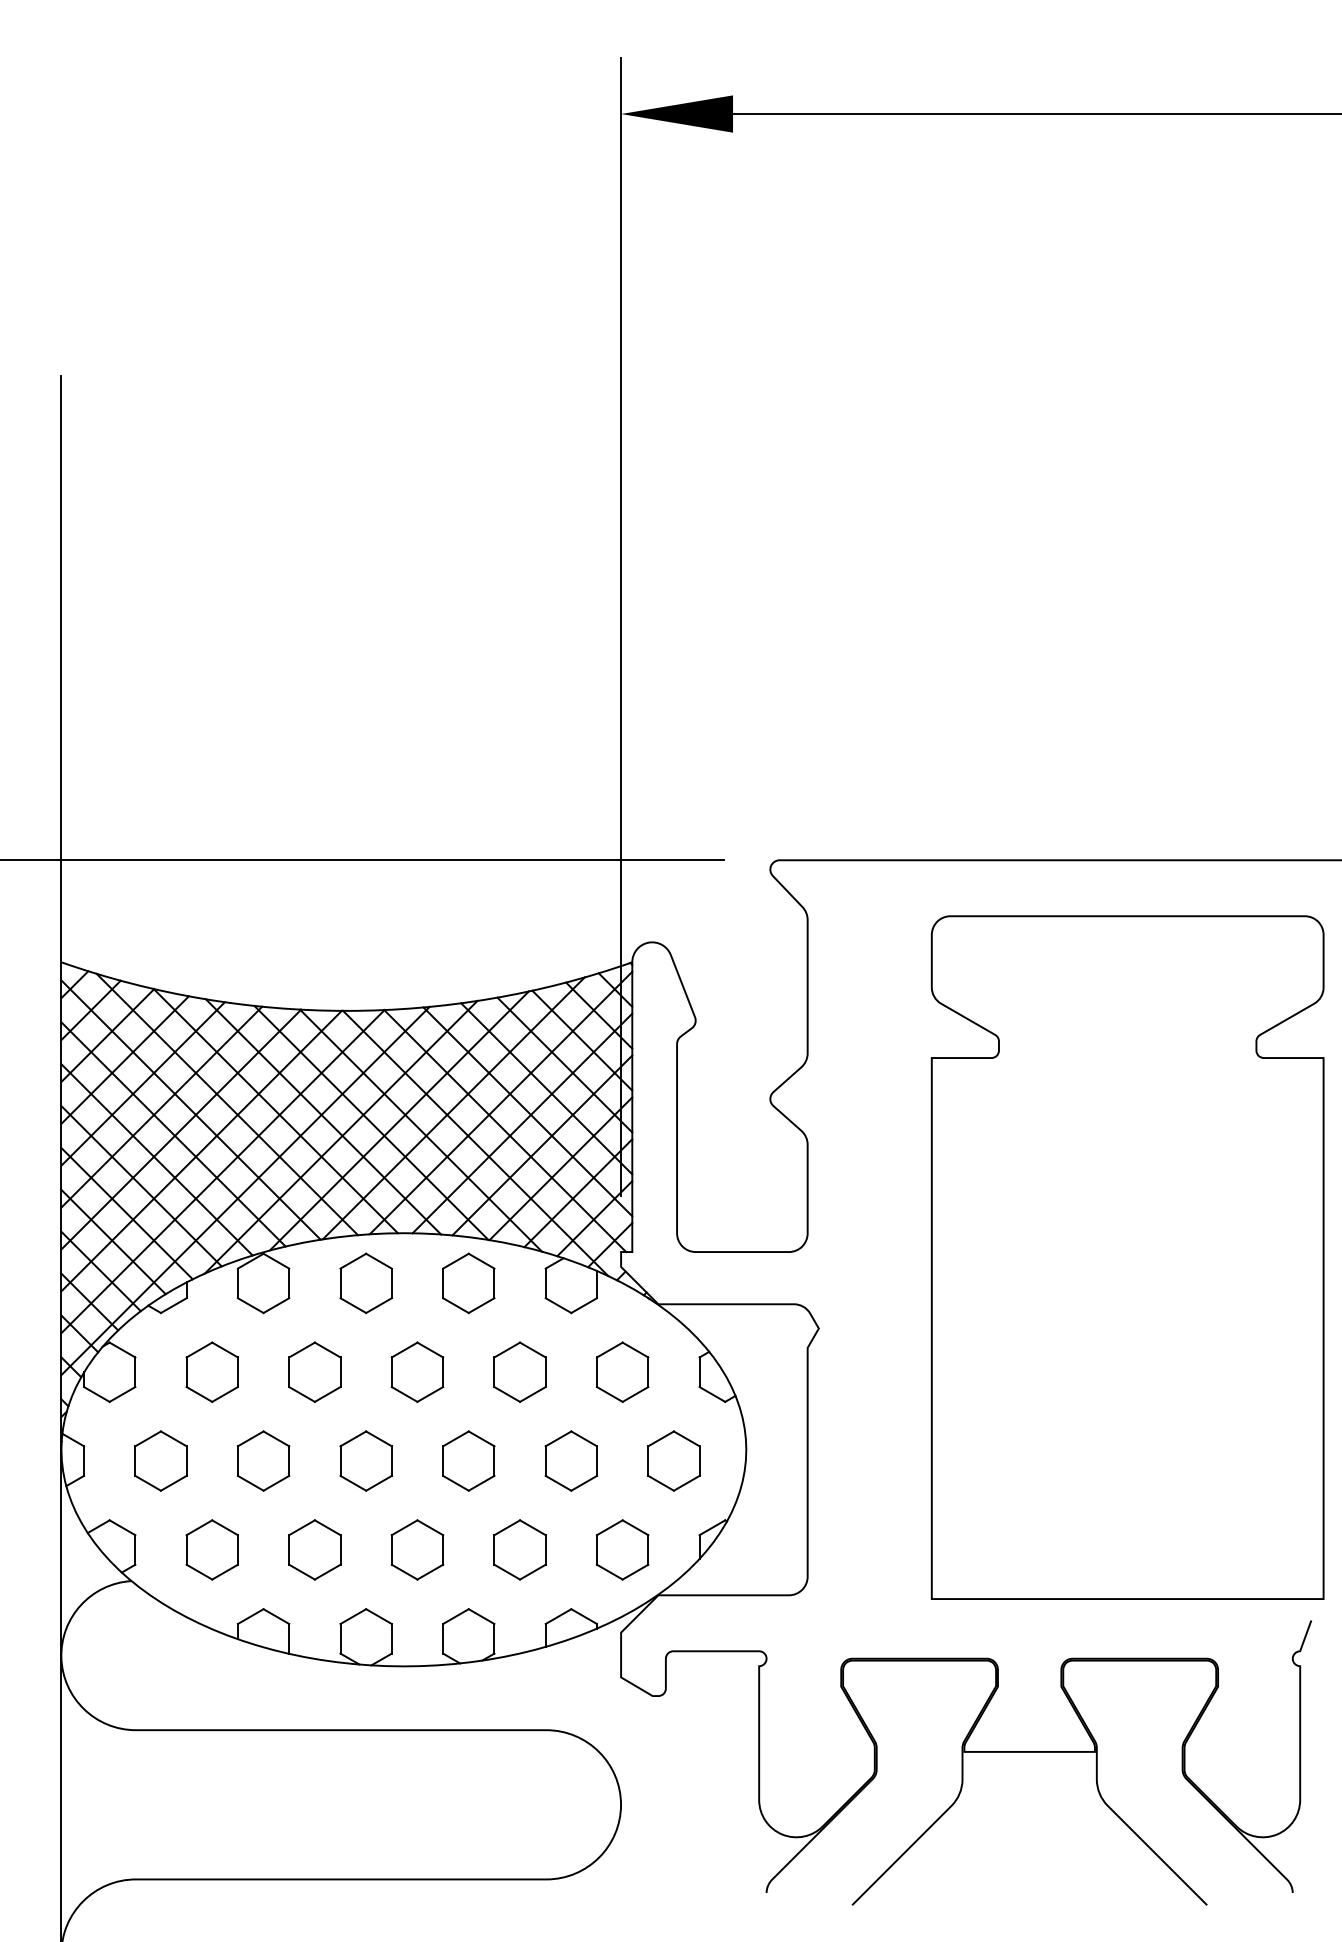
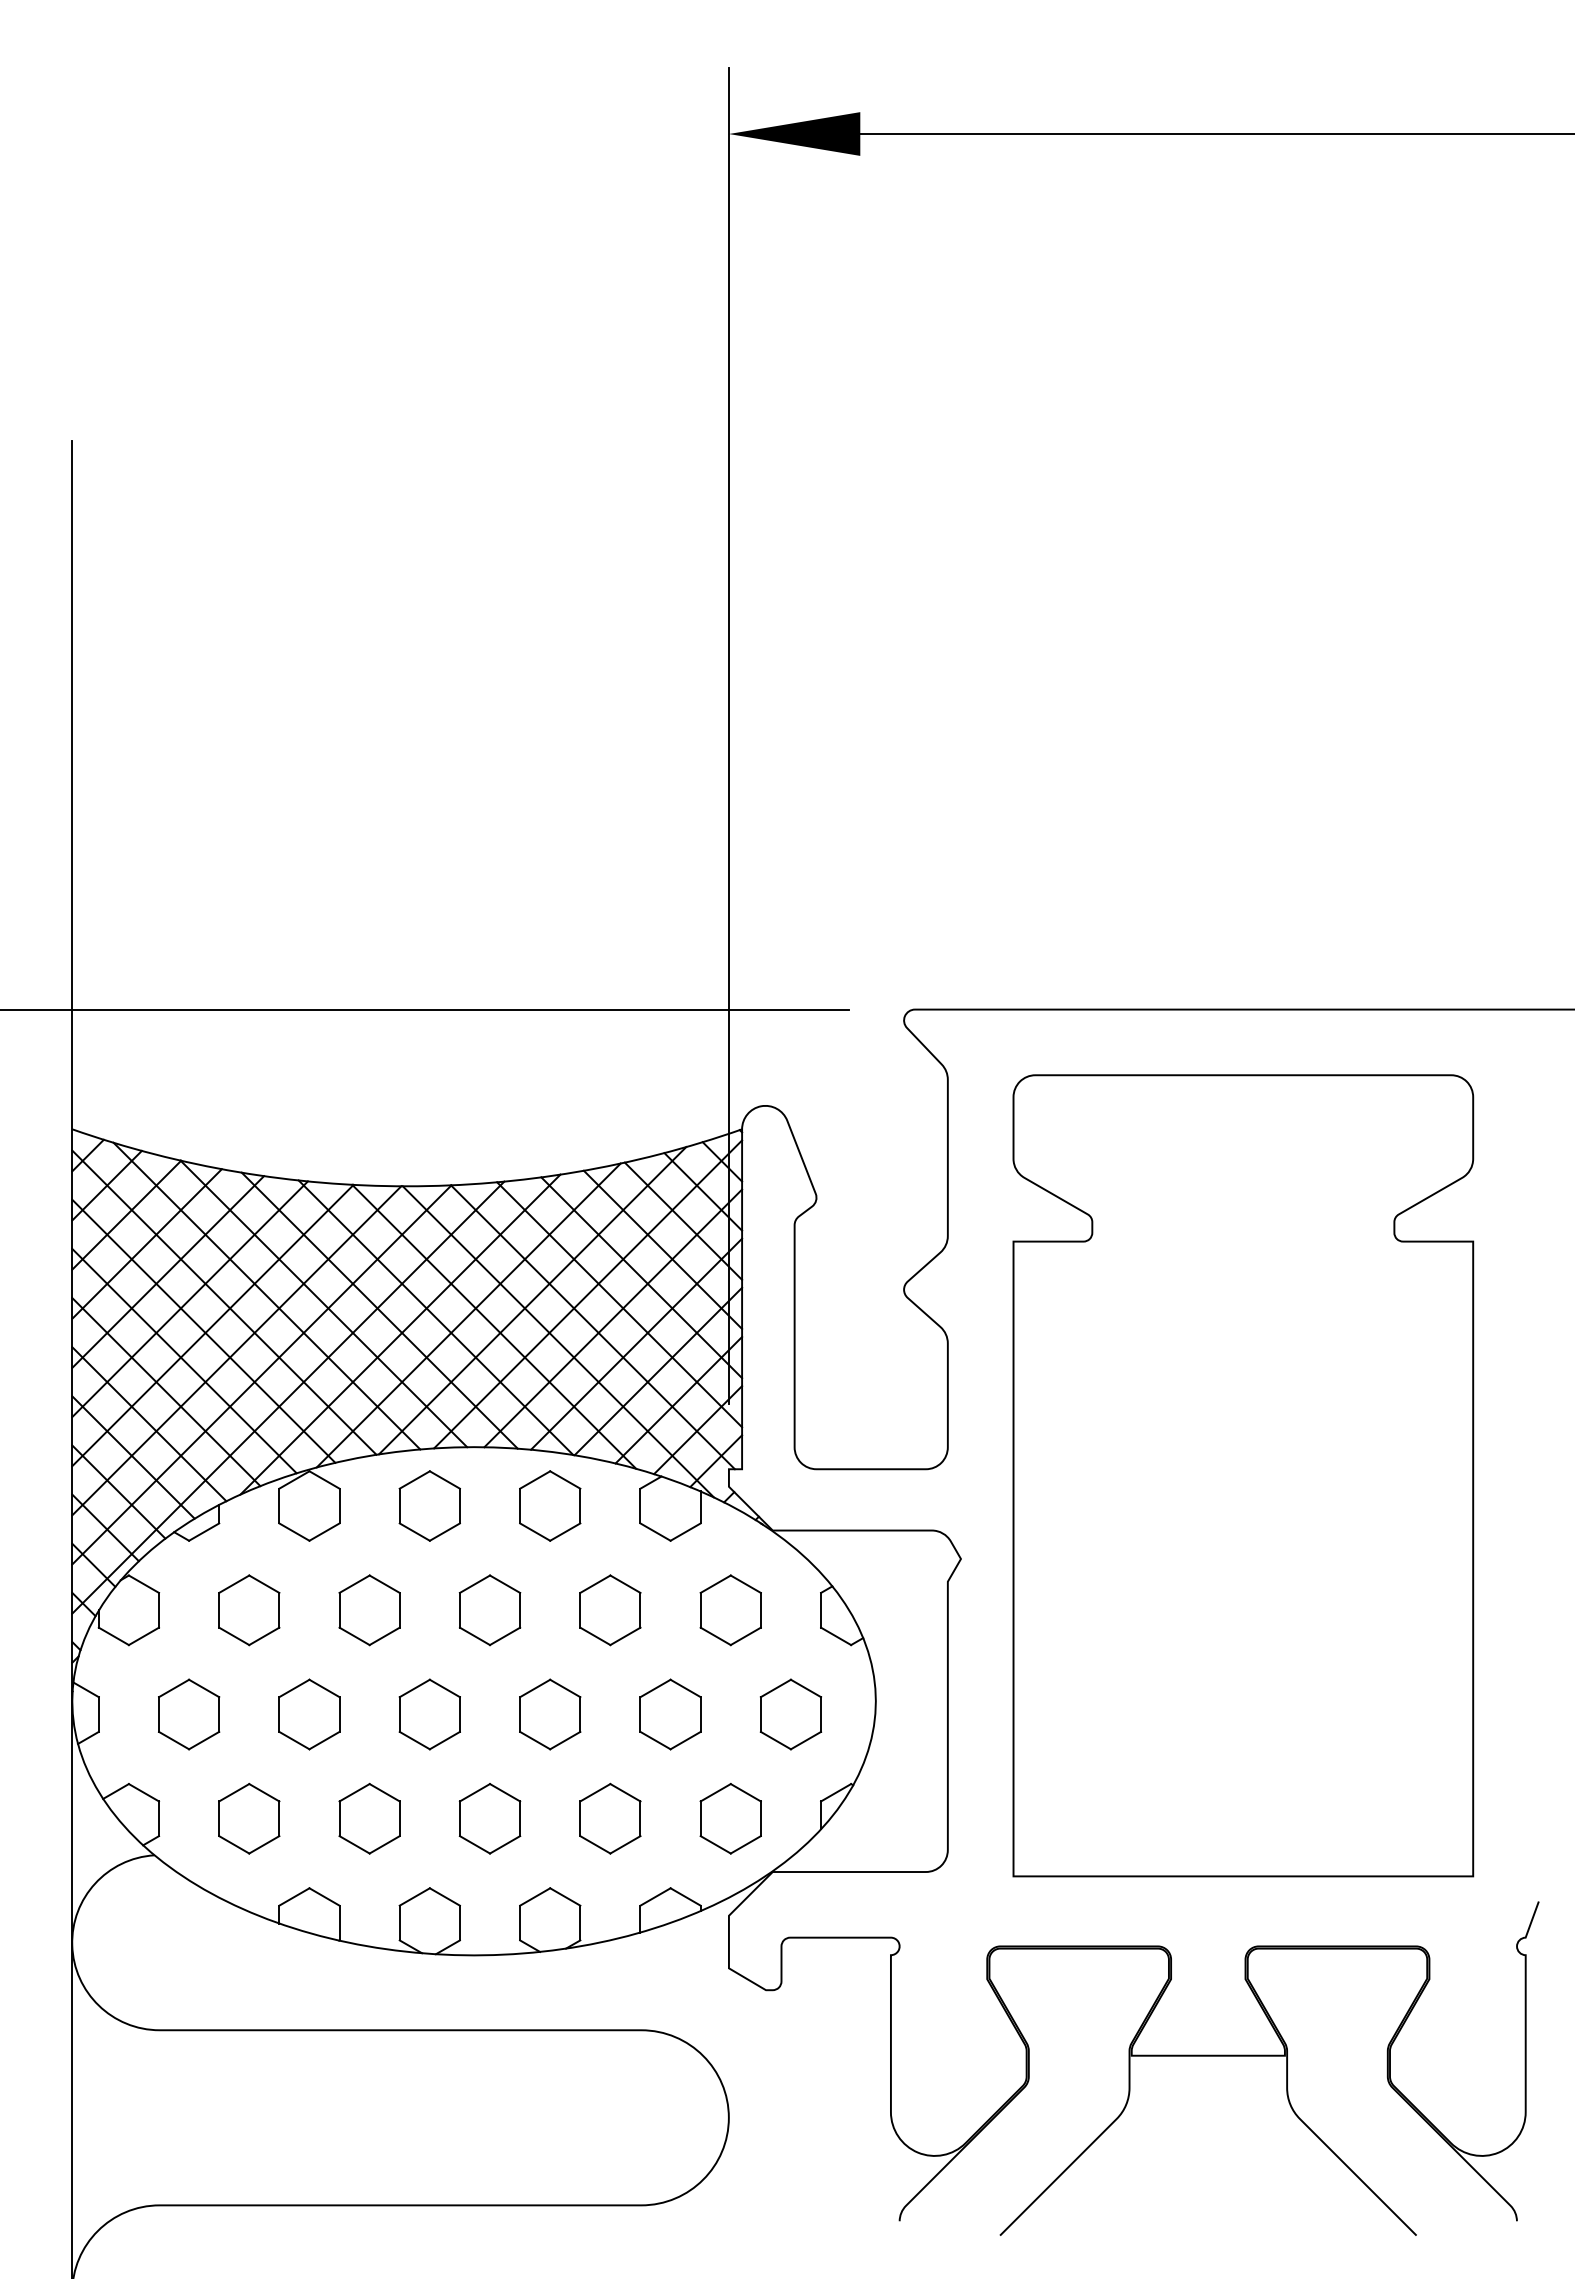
part: (1127, 1257) -> (1243, 1475), moved

